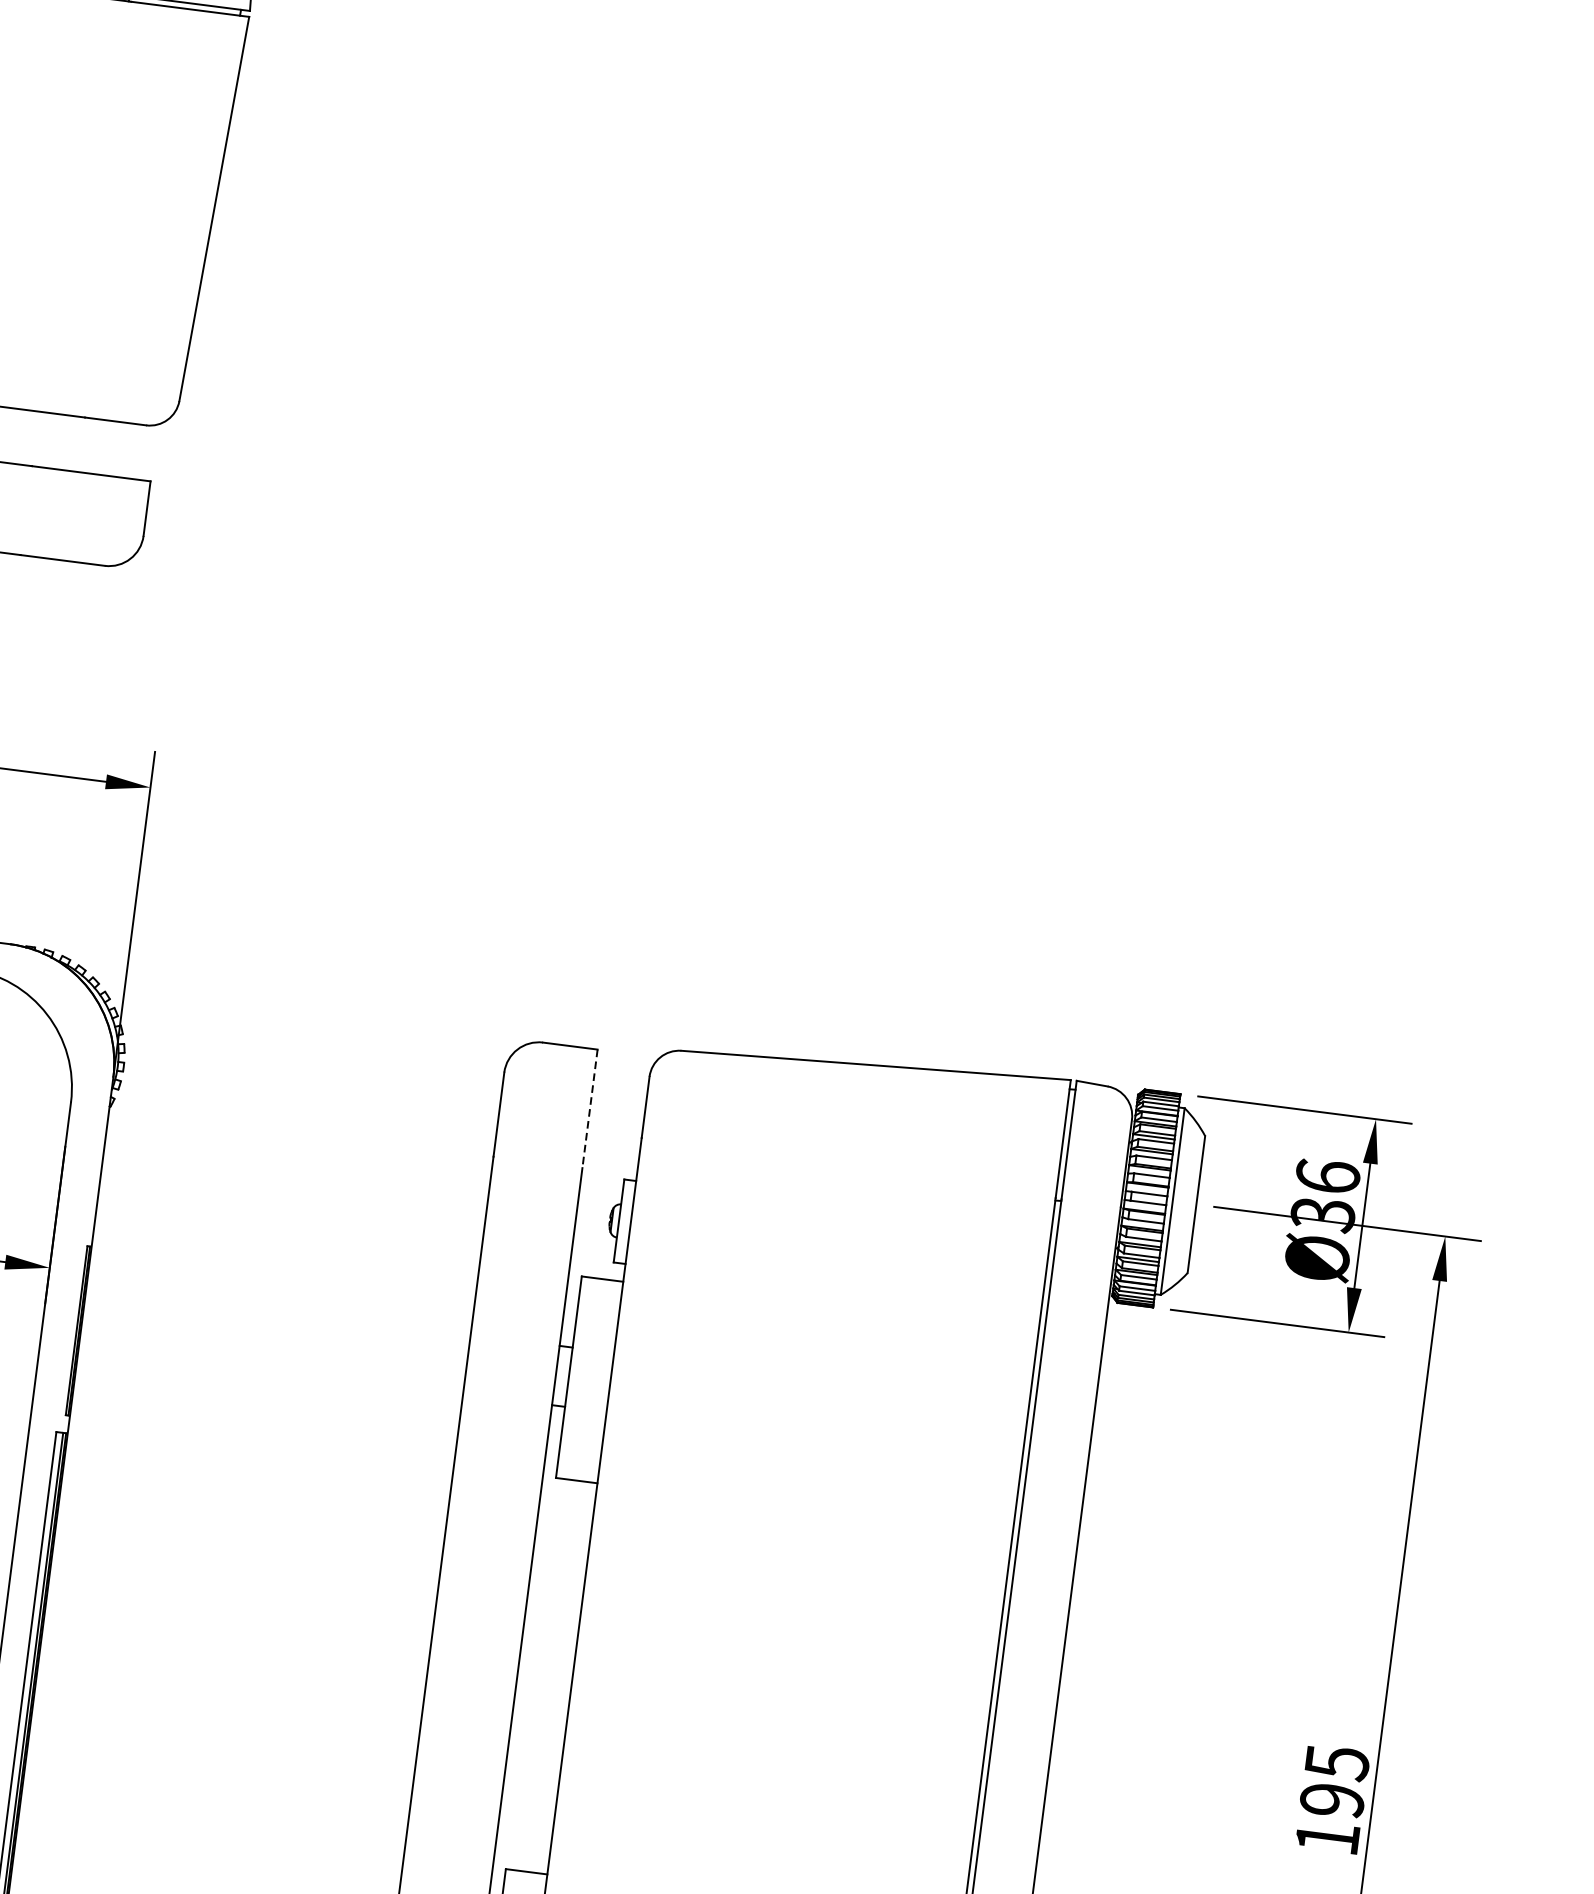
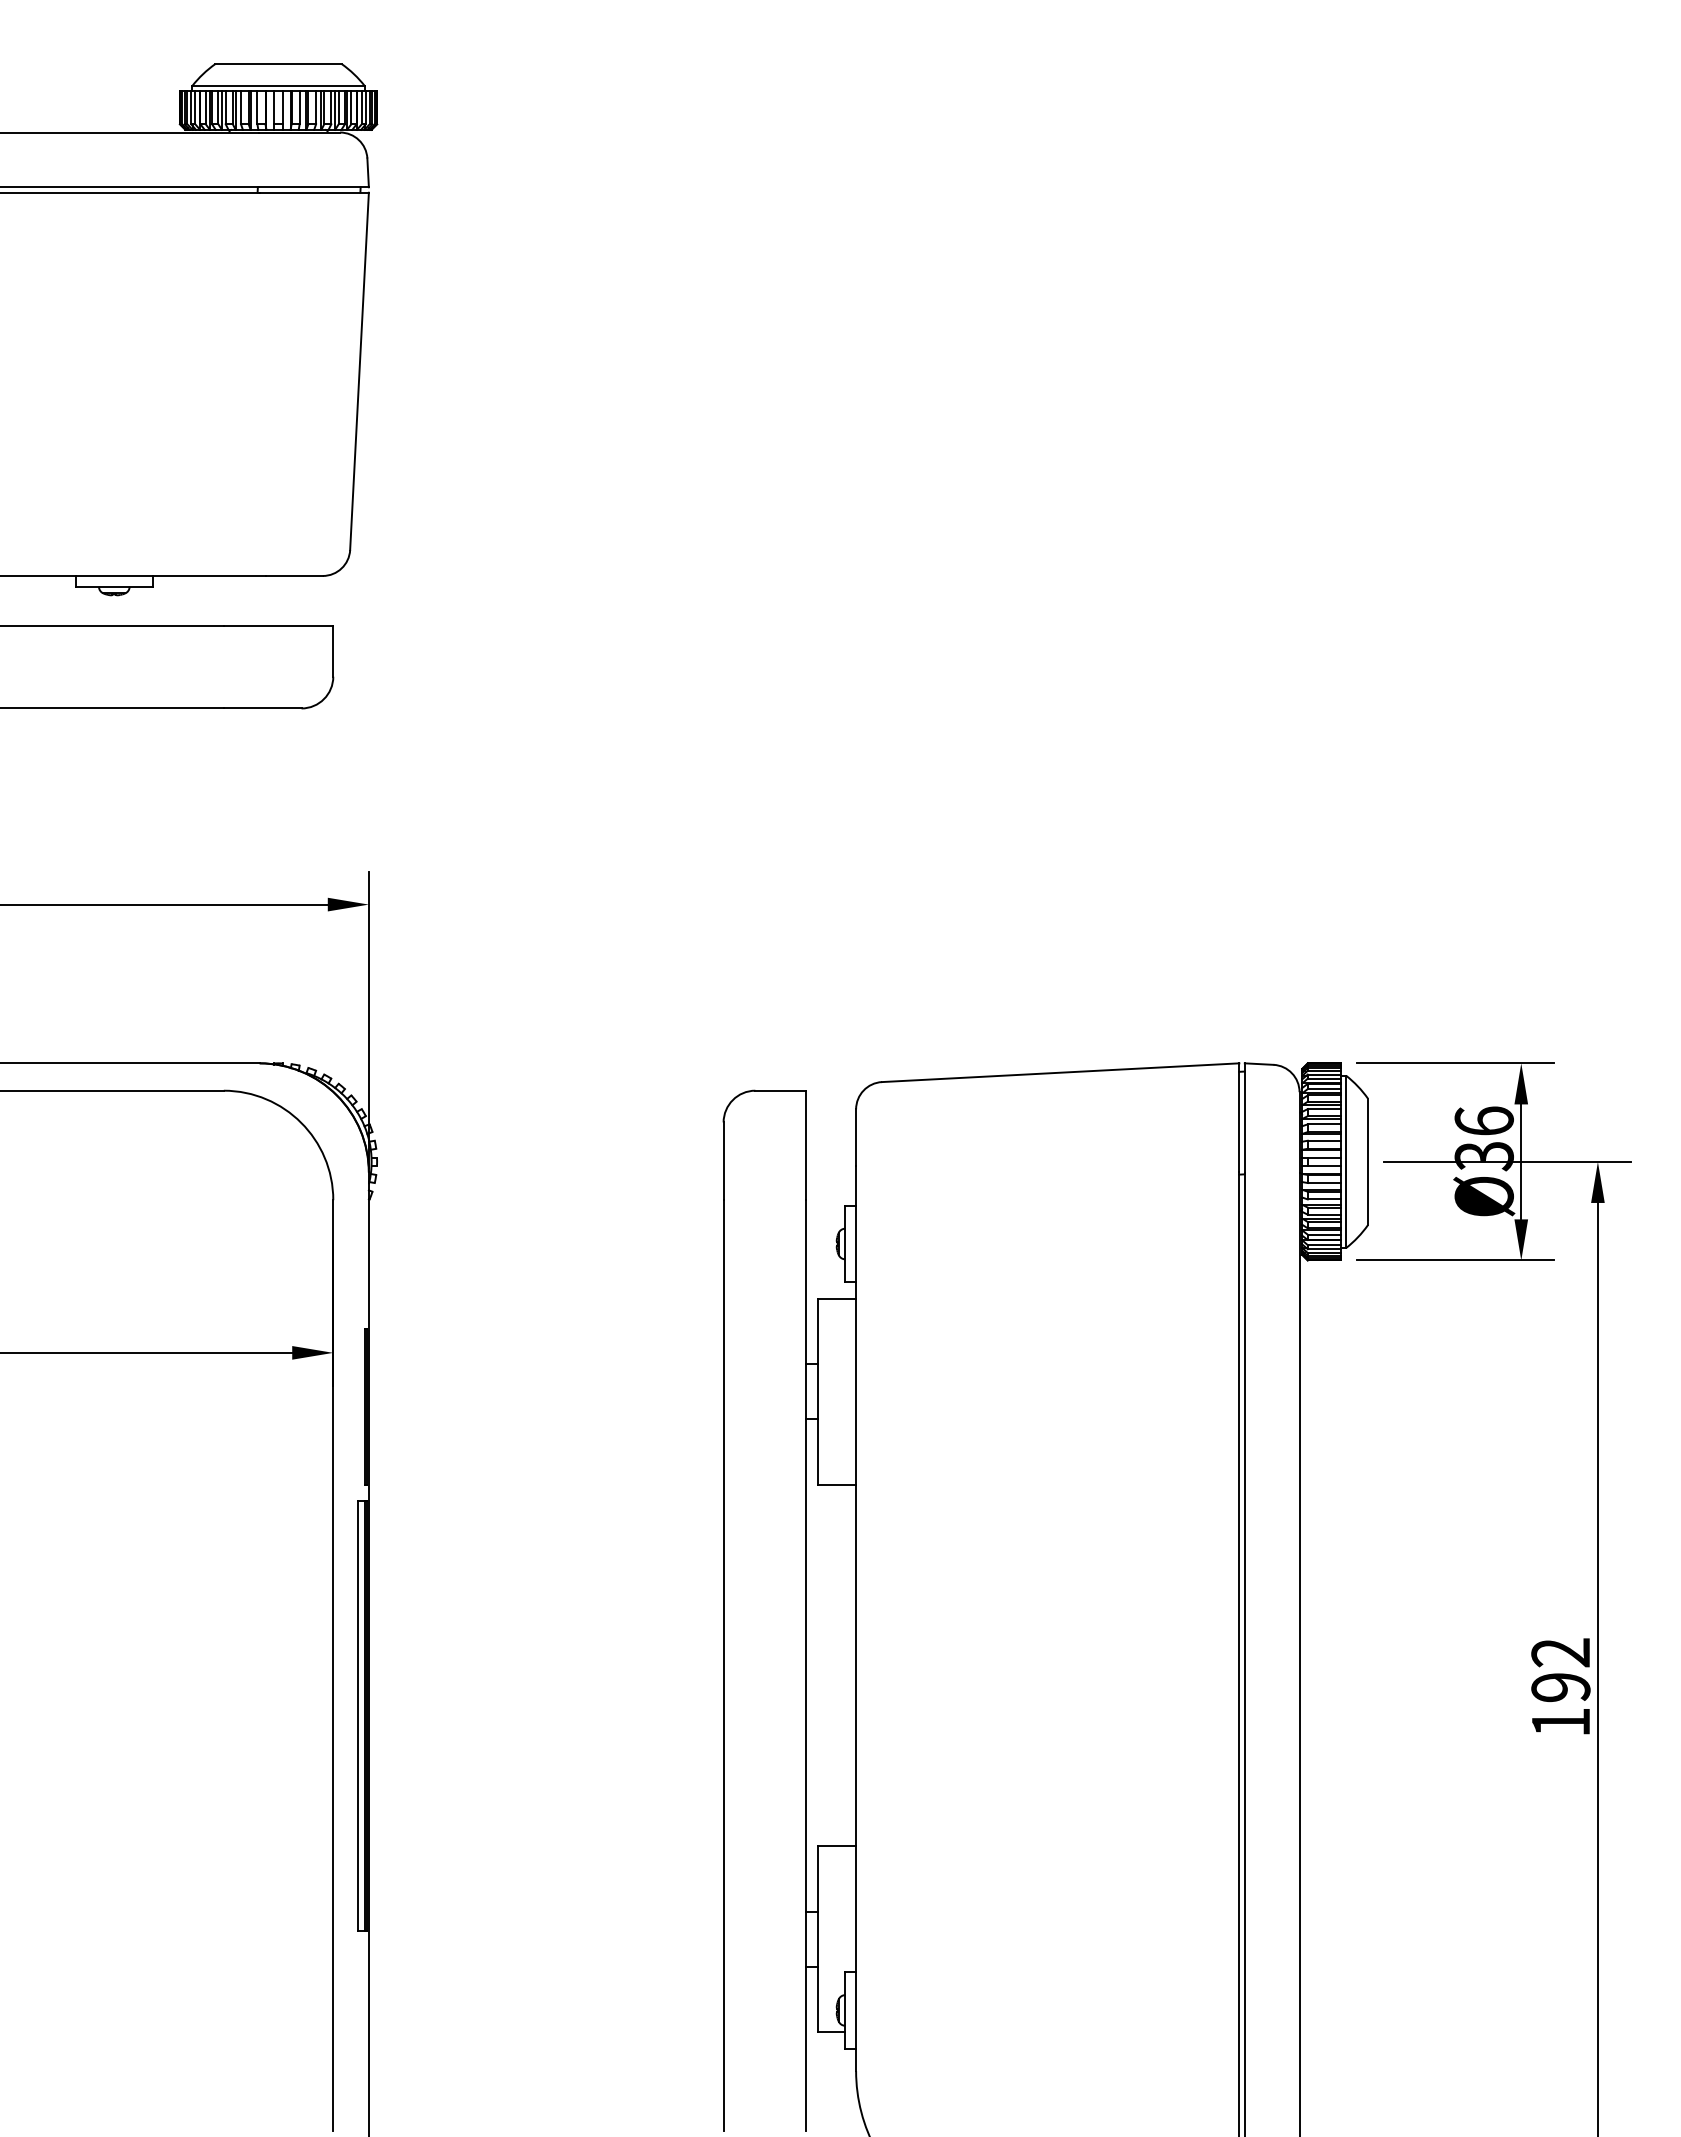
line: (589, 1108) -> (805, 1145), dashed -> solid
text: (1336, 1763) -> (1560, 1653), 195 -> 192

